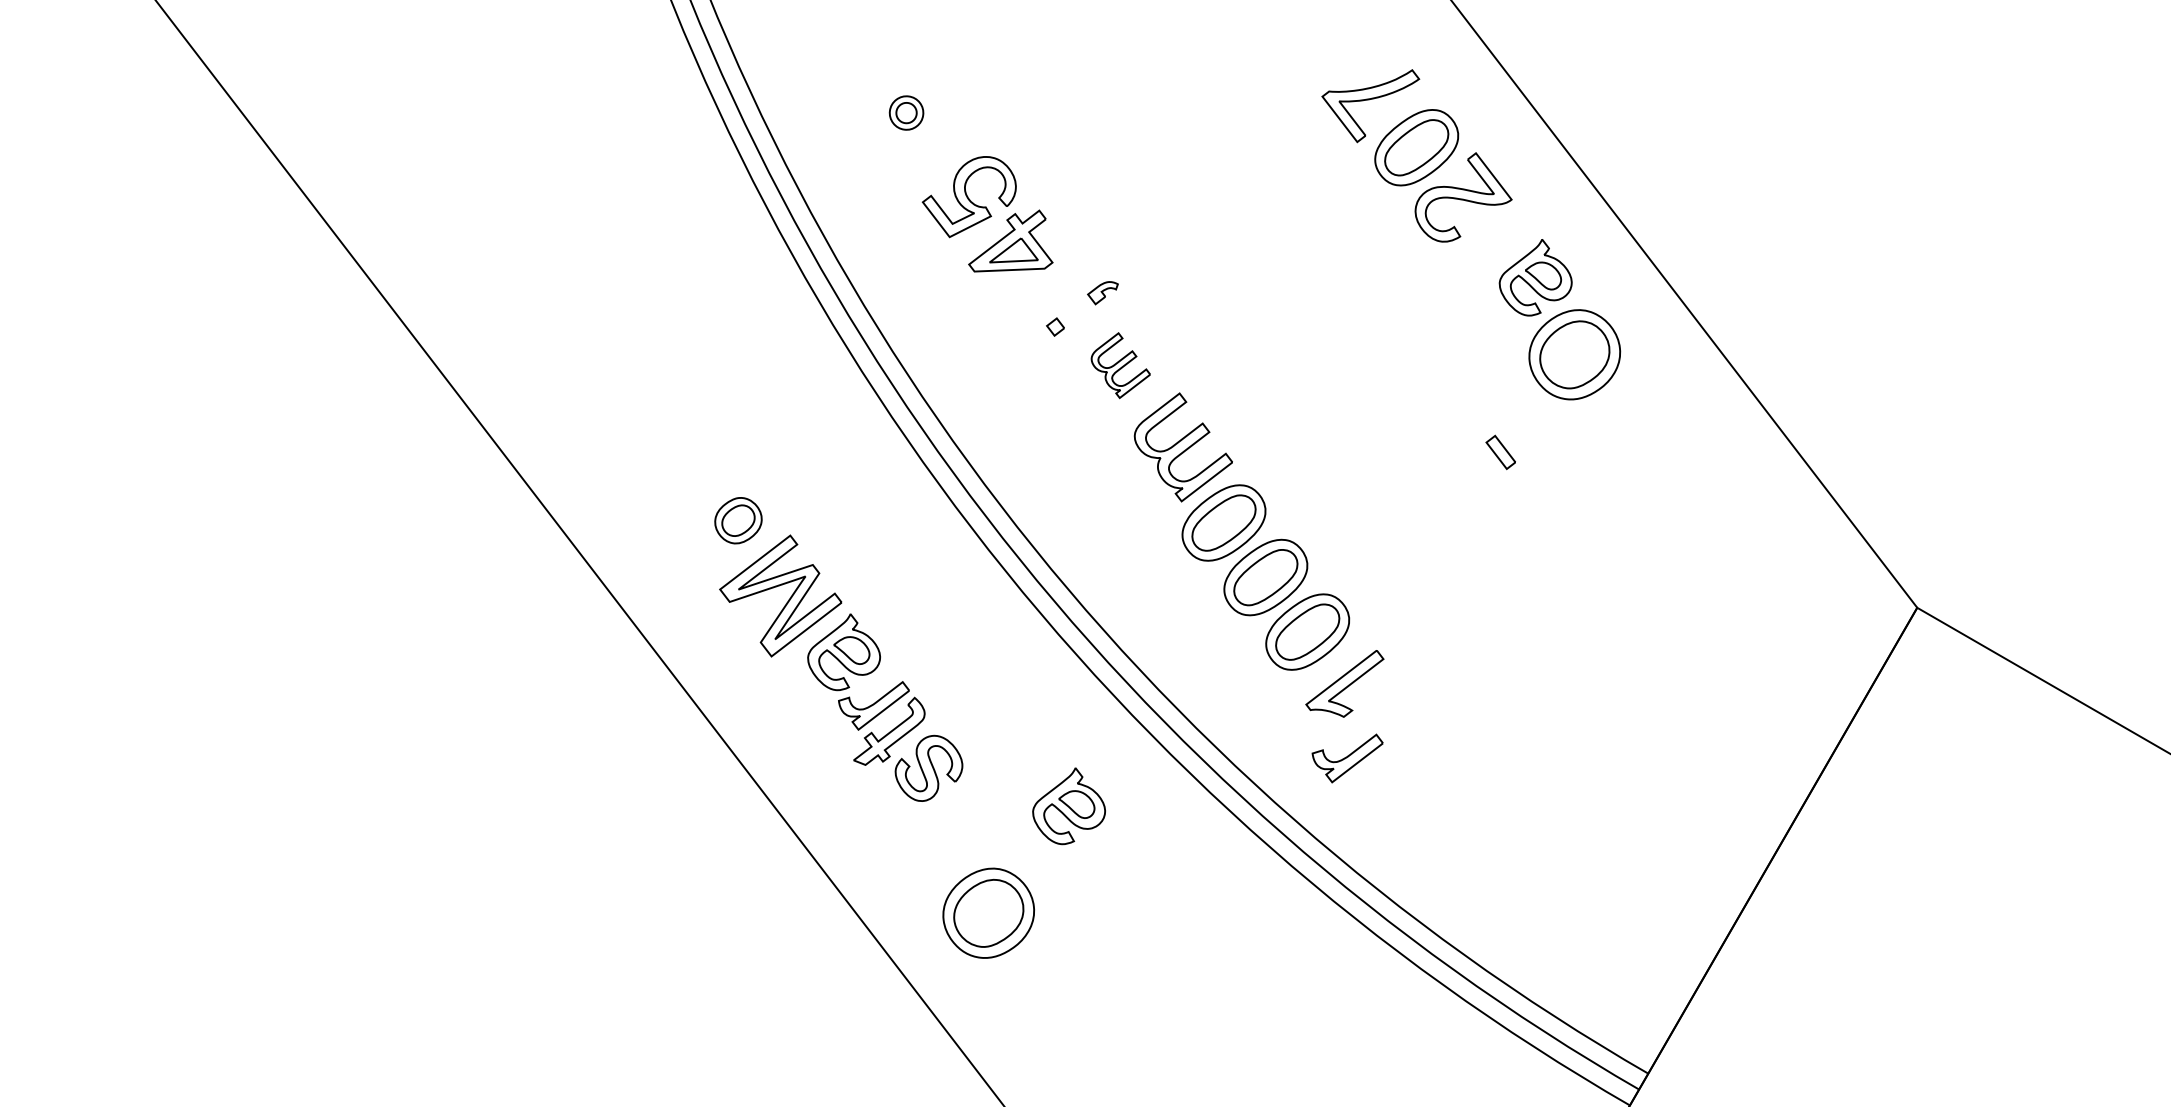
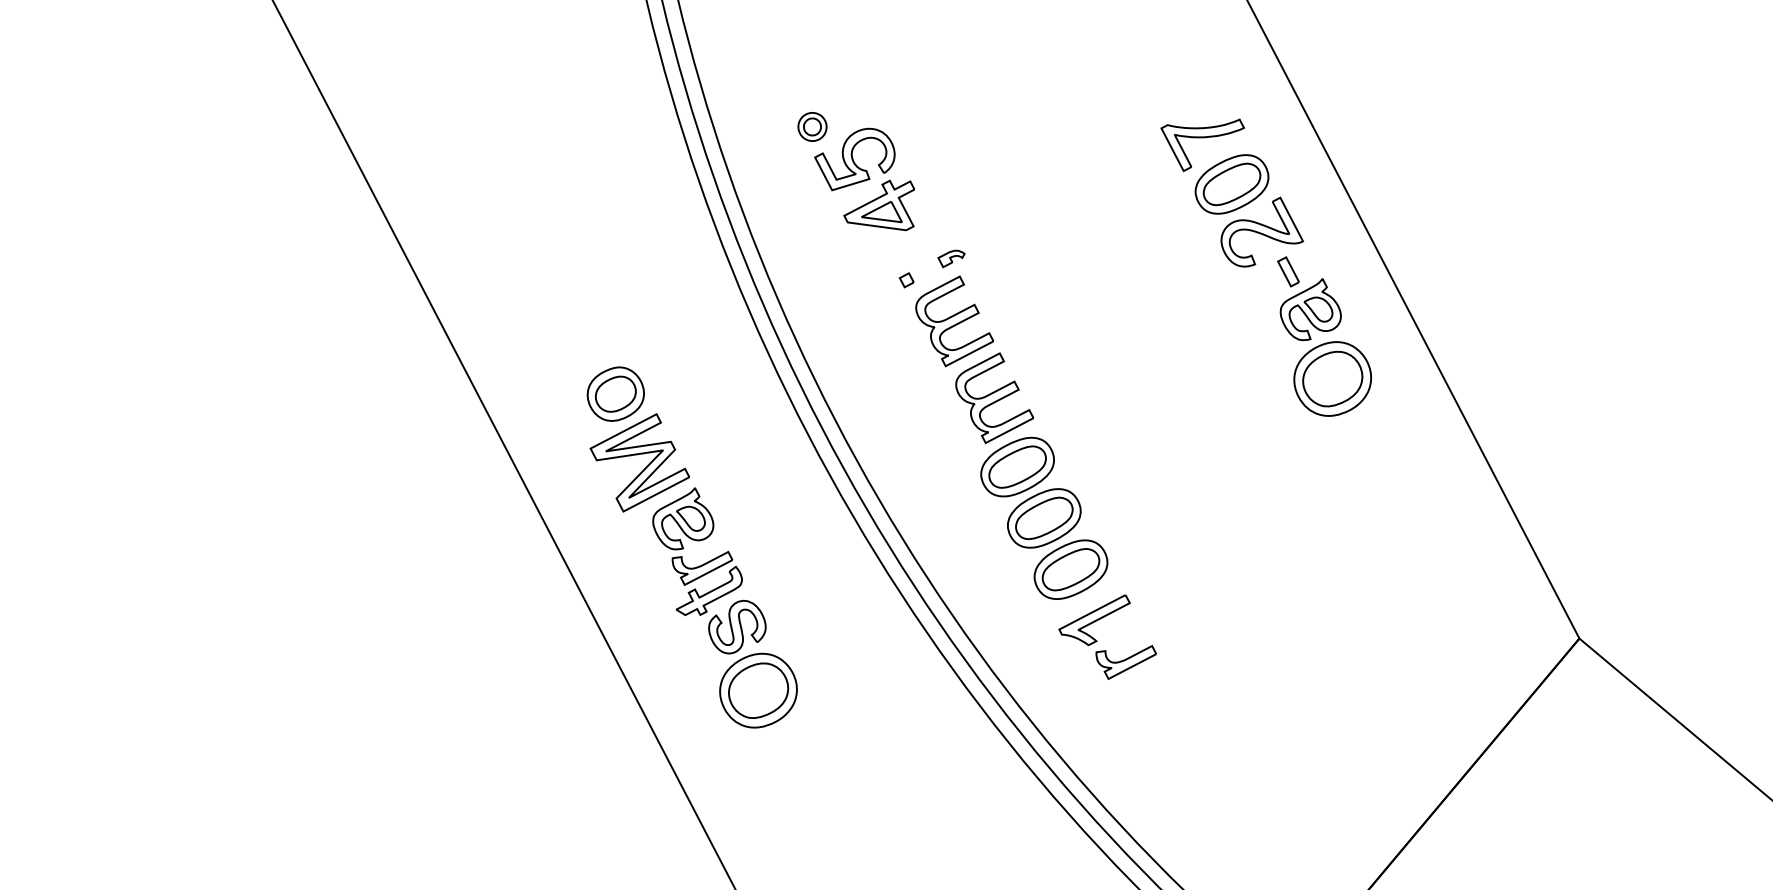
part: (906, 112) -> (812, 126), moved
part: (1120, 365) -> (954, 321), size x1.67
part: (1500, 452) -> (1288, 271), moved
part: (738, 520) -> (615, 394), size x1.43
part: (1347, 758) -> (1124, 661), moved
part: (1068, 806) -> (847, 679), removed
part: (988, 912) -> (758, 689), moved

